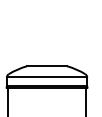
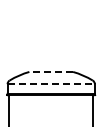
line: (47, 65) -> (51, 71), solid -> dashed
line: (47, 77) -> (51, 84), solid -> dashed

